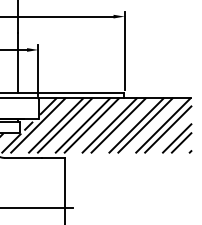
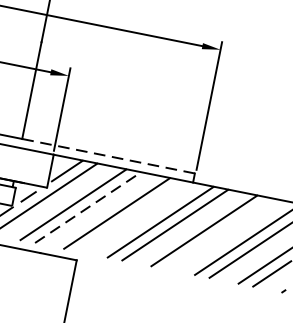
line: (70, 92) -> (107, 155), solid -> dashed
line: (65, 125) -> (88, 207), solid -> dashed
line: (91, 125) -> (131, 216), removed
line: (145, 125) -> (218, 233), removed

